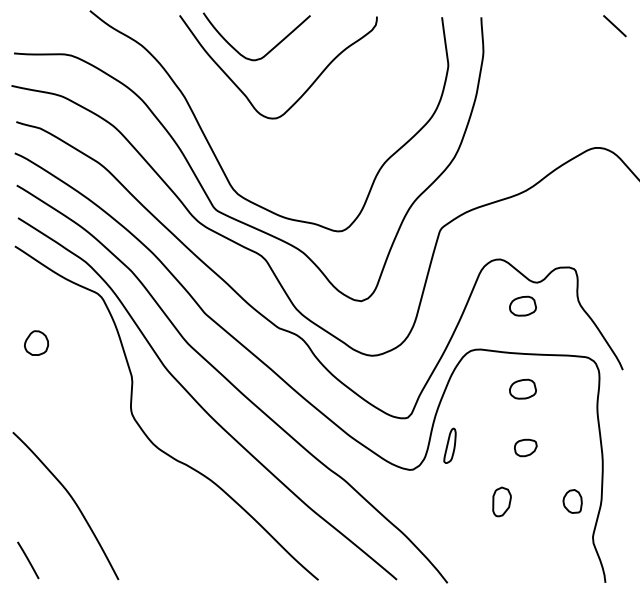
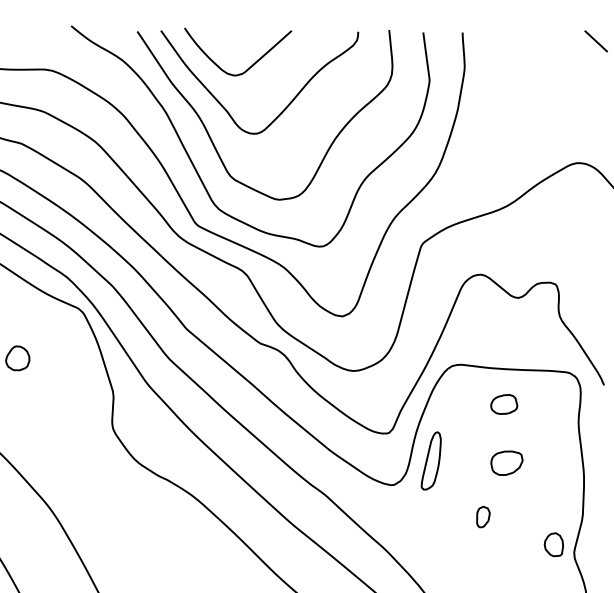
curve: (231, 125) -> (212, 140), added
part: (522, 305) -> (503, 320), removed
part: (449, 445) -> (430, 460), size x1.67
part: (525, 447) -> (506, 462), size x1.43
part: (502, 501) -> (483, 516), size x0.71
part: (572, 501) -> (553, 544), moved

